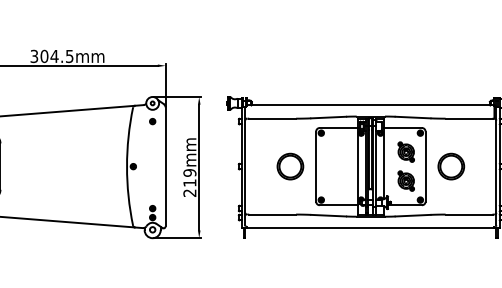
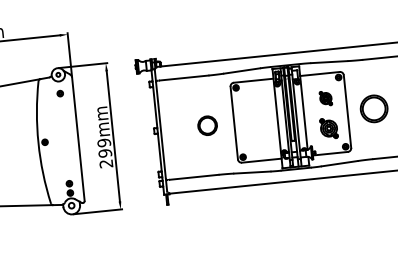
part: (405, 151) -> (325, 98), size x0.7
part: (290, 166) -> (207, 125), size x0.7
text: (189, 183) -> (104, 153), 219mm -> 299mm

